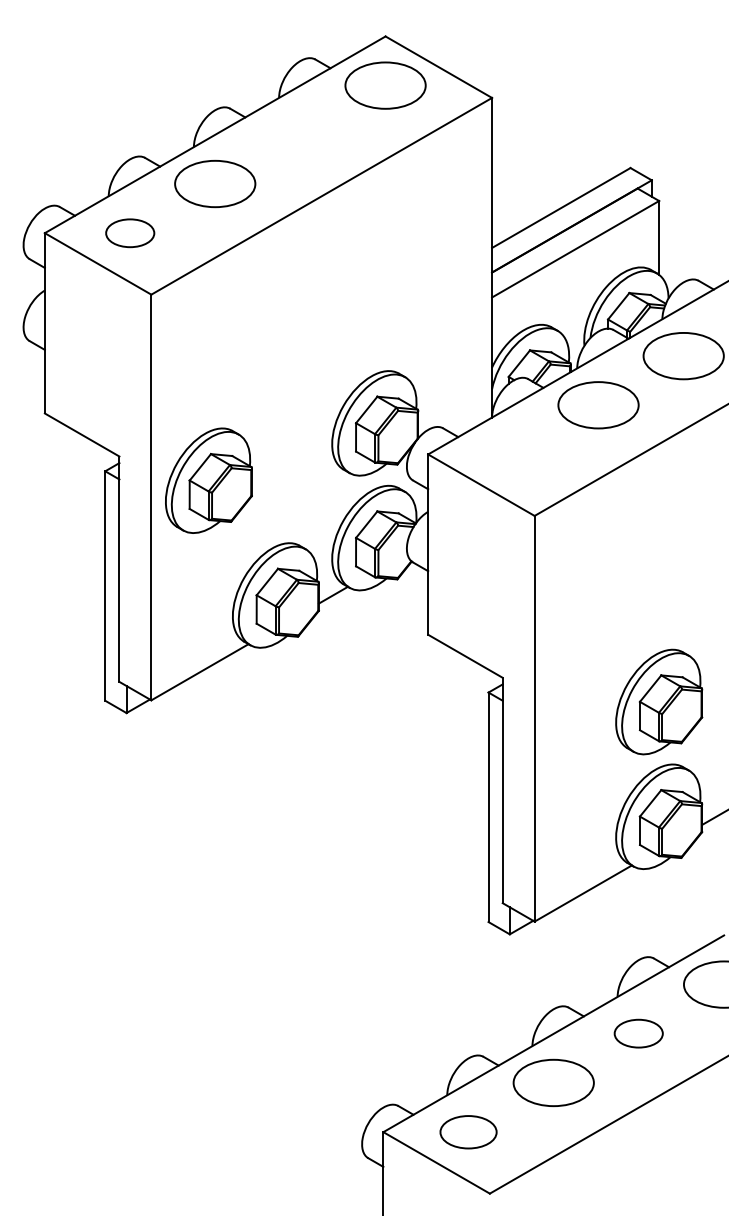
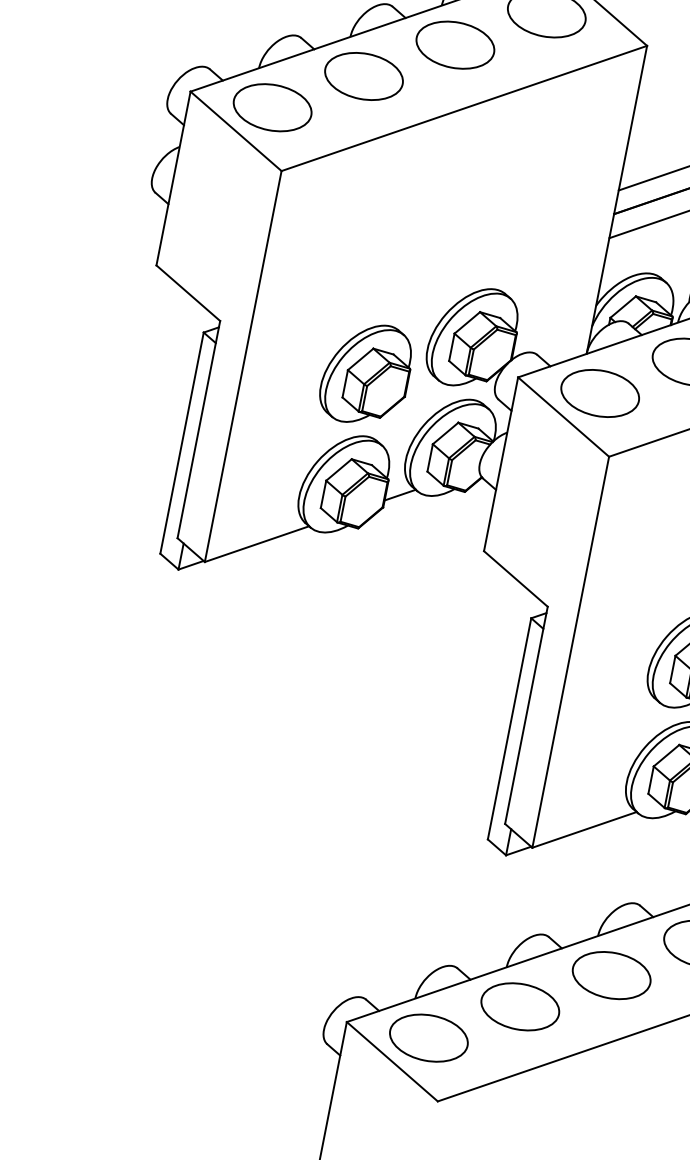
part: (300, 134) -> (455, 44), added
part: (130, 233) -> (273, 108), size x1.67
part: (513, 454) -> (600, 393), added
part: (208, 480) -> (366, 373), moved
part: (638, 1033) -> (611, 975), size x1.67
part: (468, 1132) -> (428, 1038), size x1.43

